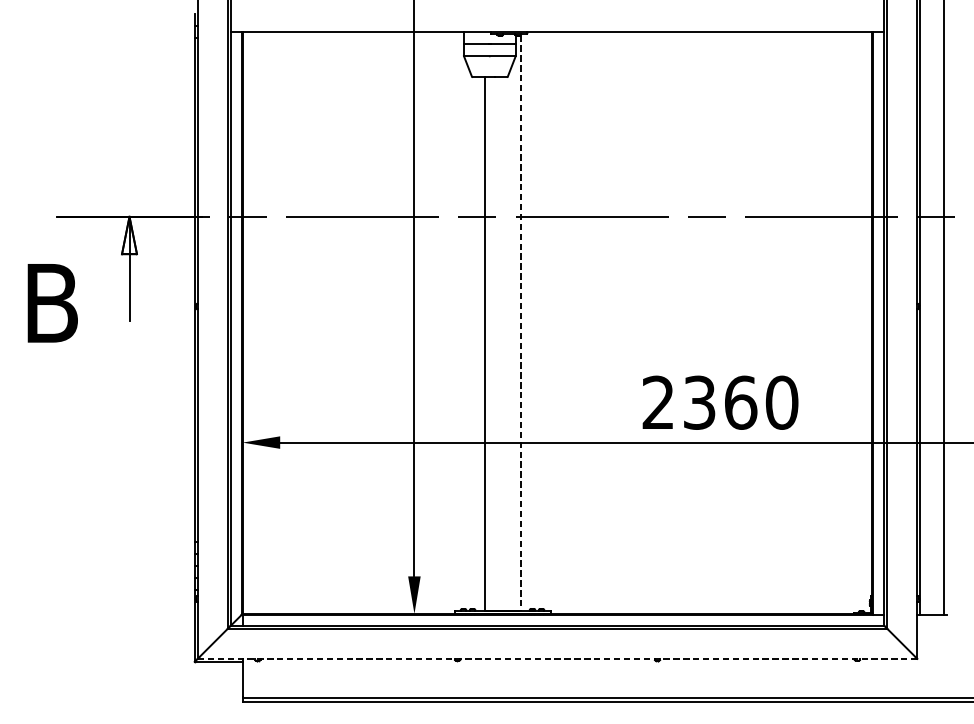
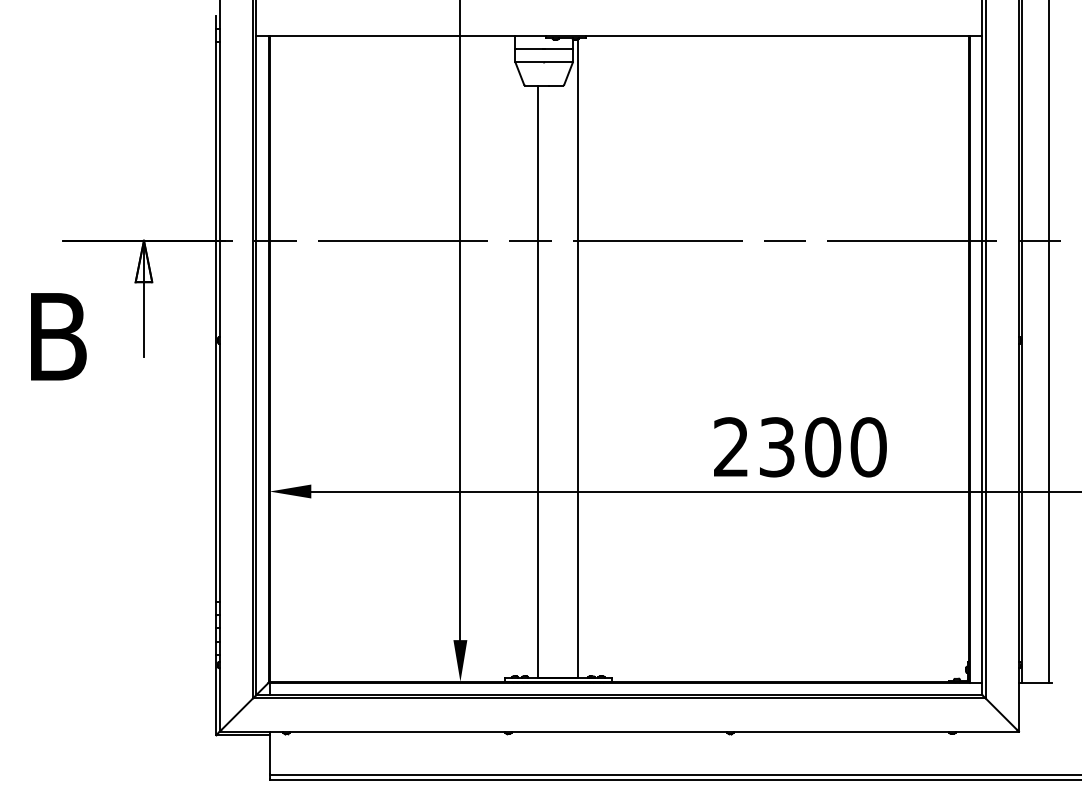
line: (520, 323) -> (578, 359), dashed -> solid
text: (741, 402) -> (823, 447), 2360 -> 2300
line: (557, 658) -> (619, 731), dashed -> solid

